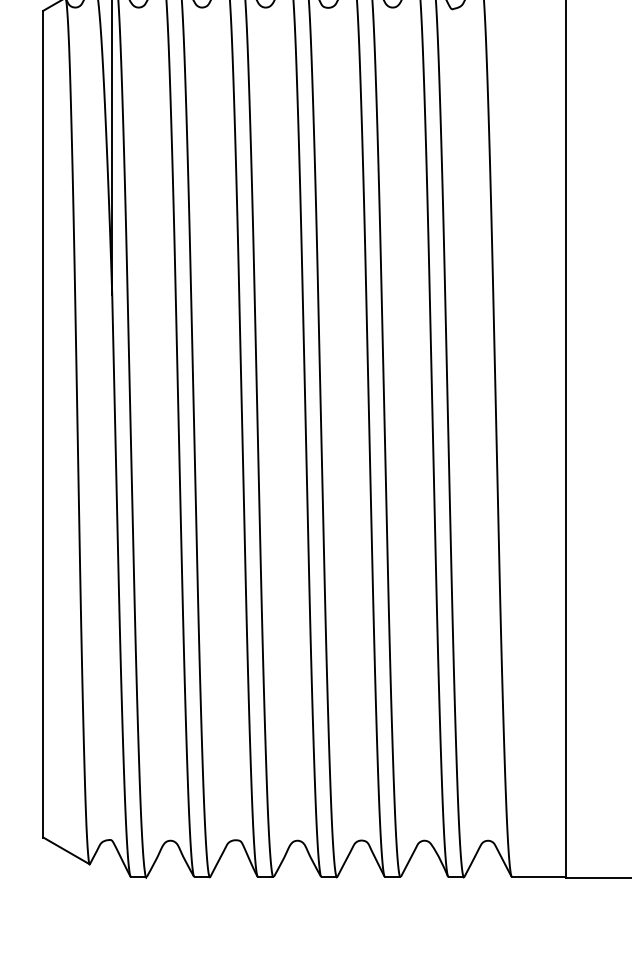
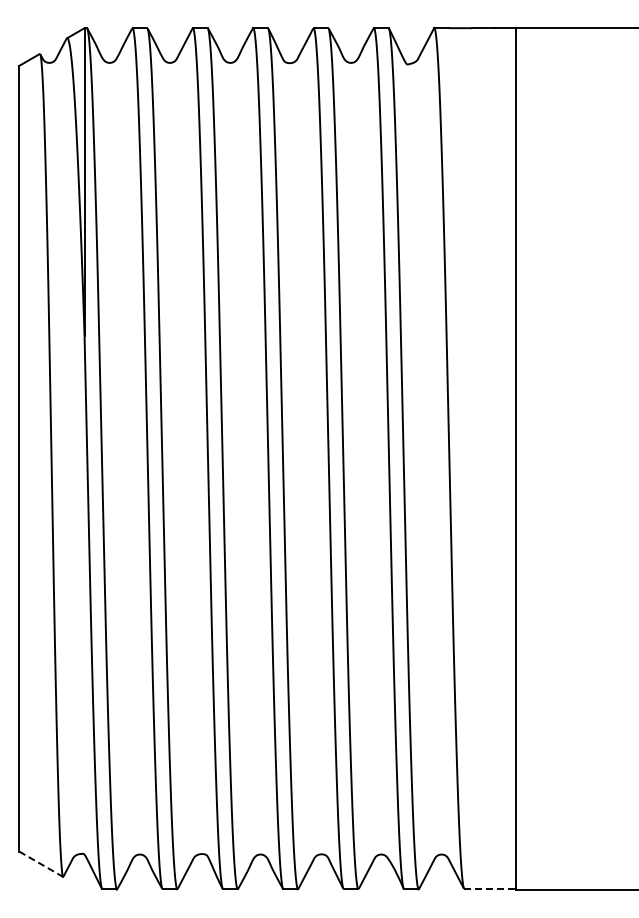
line: (66, 851) -> (41, 864), solid -> dashed
line: (539, 877) -> (490, 889), solid -> dashed

